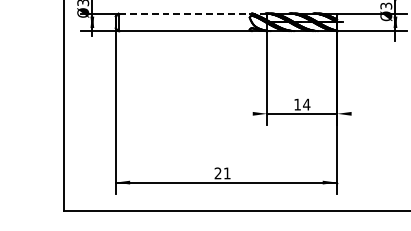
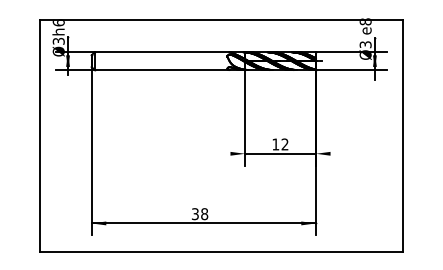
line: (192, 13) -> (169, 52), dashed -> solid
text: (306, 104) -> (284, 144), 14 -> 12
text: (223, 173) -> (200, 214), 21 -> 38

